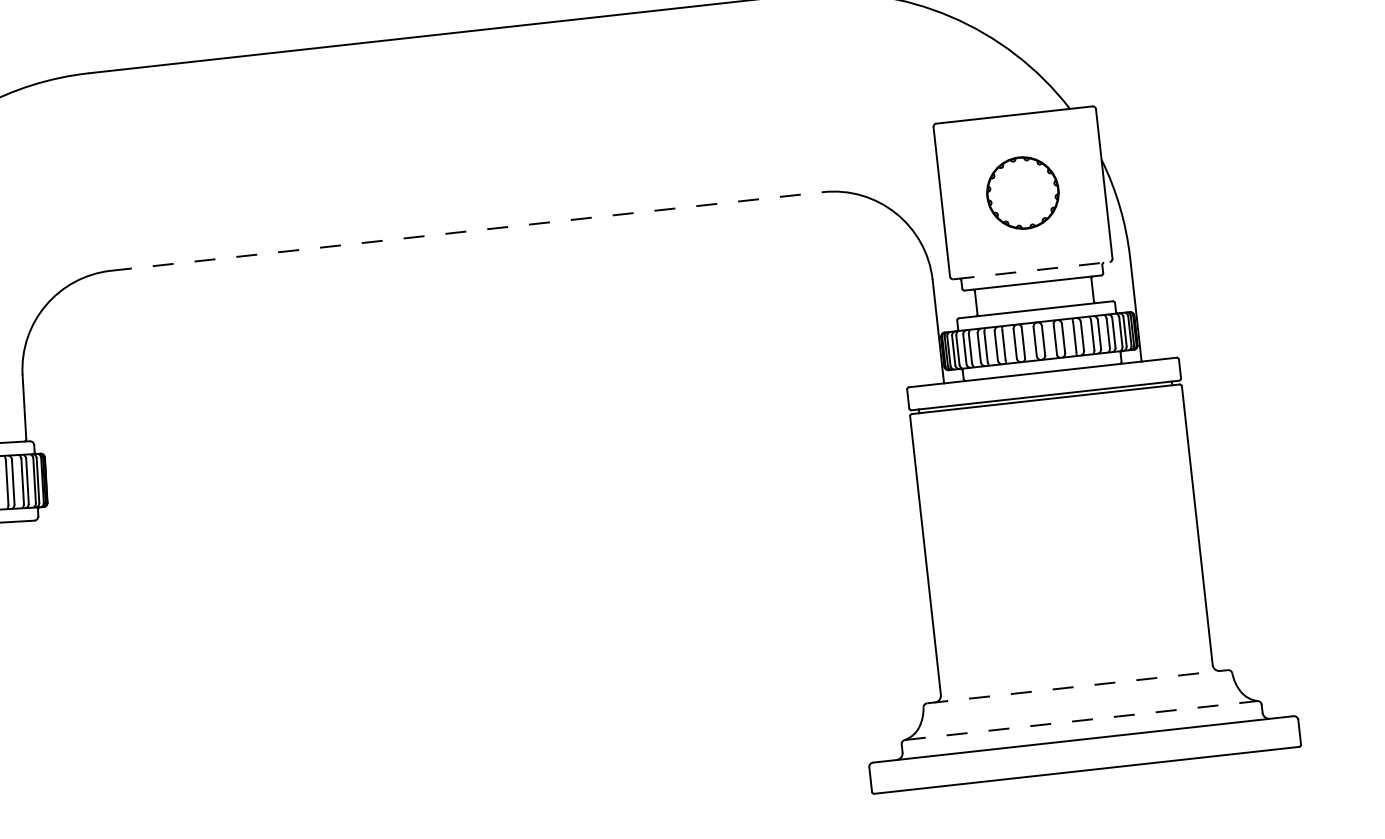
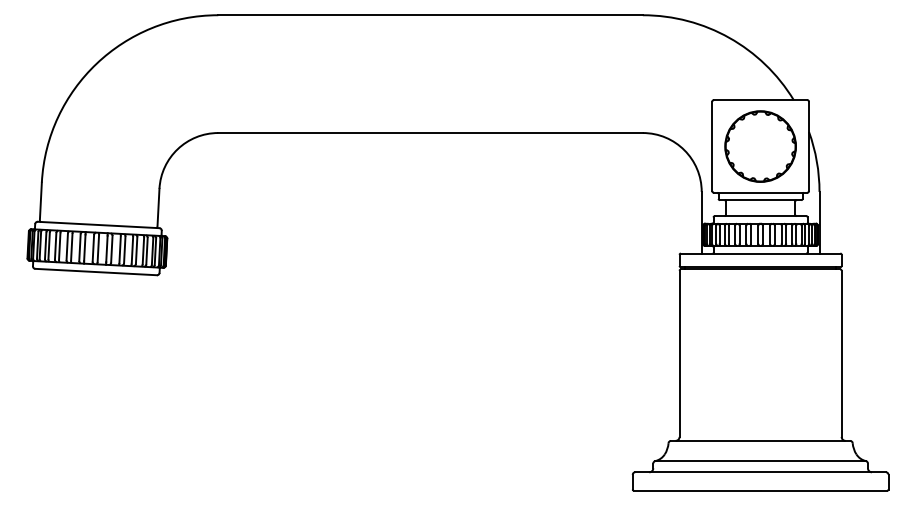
part: (1022, 192) -> (760, 146), size x1.67
line: (468, 232) -> (431, 133), dashed -> solid
line: (1031, 270) -> (760, 192), dashed -> solid
line: (1077, 686) -> (760, 440), dashed -> solid
line: (1082, 721) -> (761, 461), dashed -> solid

